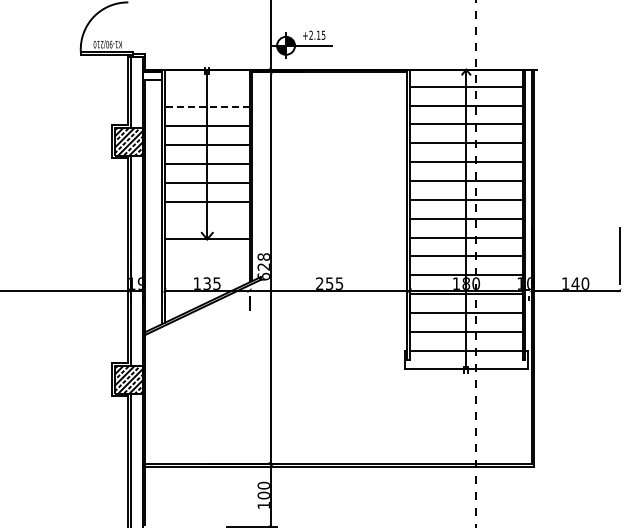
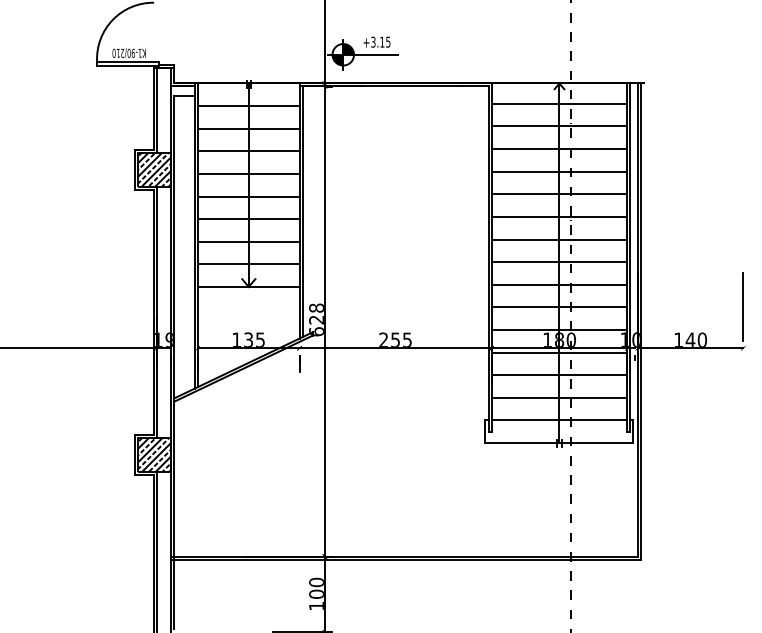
text: (310, 35) -> (372, 42), +2.15 -> +3.15
line: (206, 88) -> (247, 105), added
line: (206, 107) -> (247, 128), dashed -> solid
line: (206, 220) -> (247, 264), added

